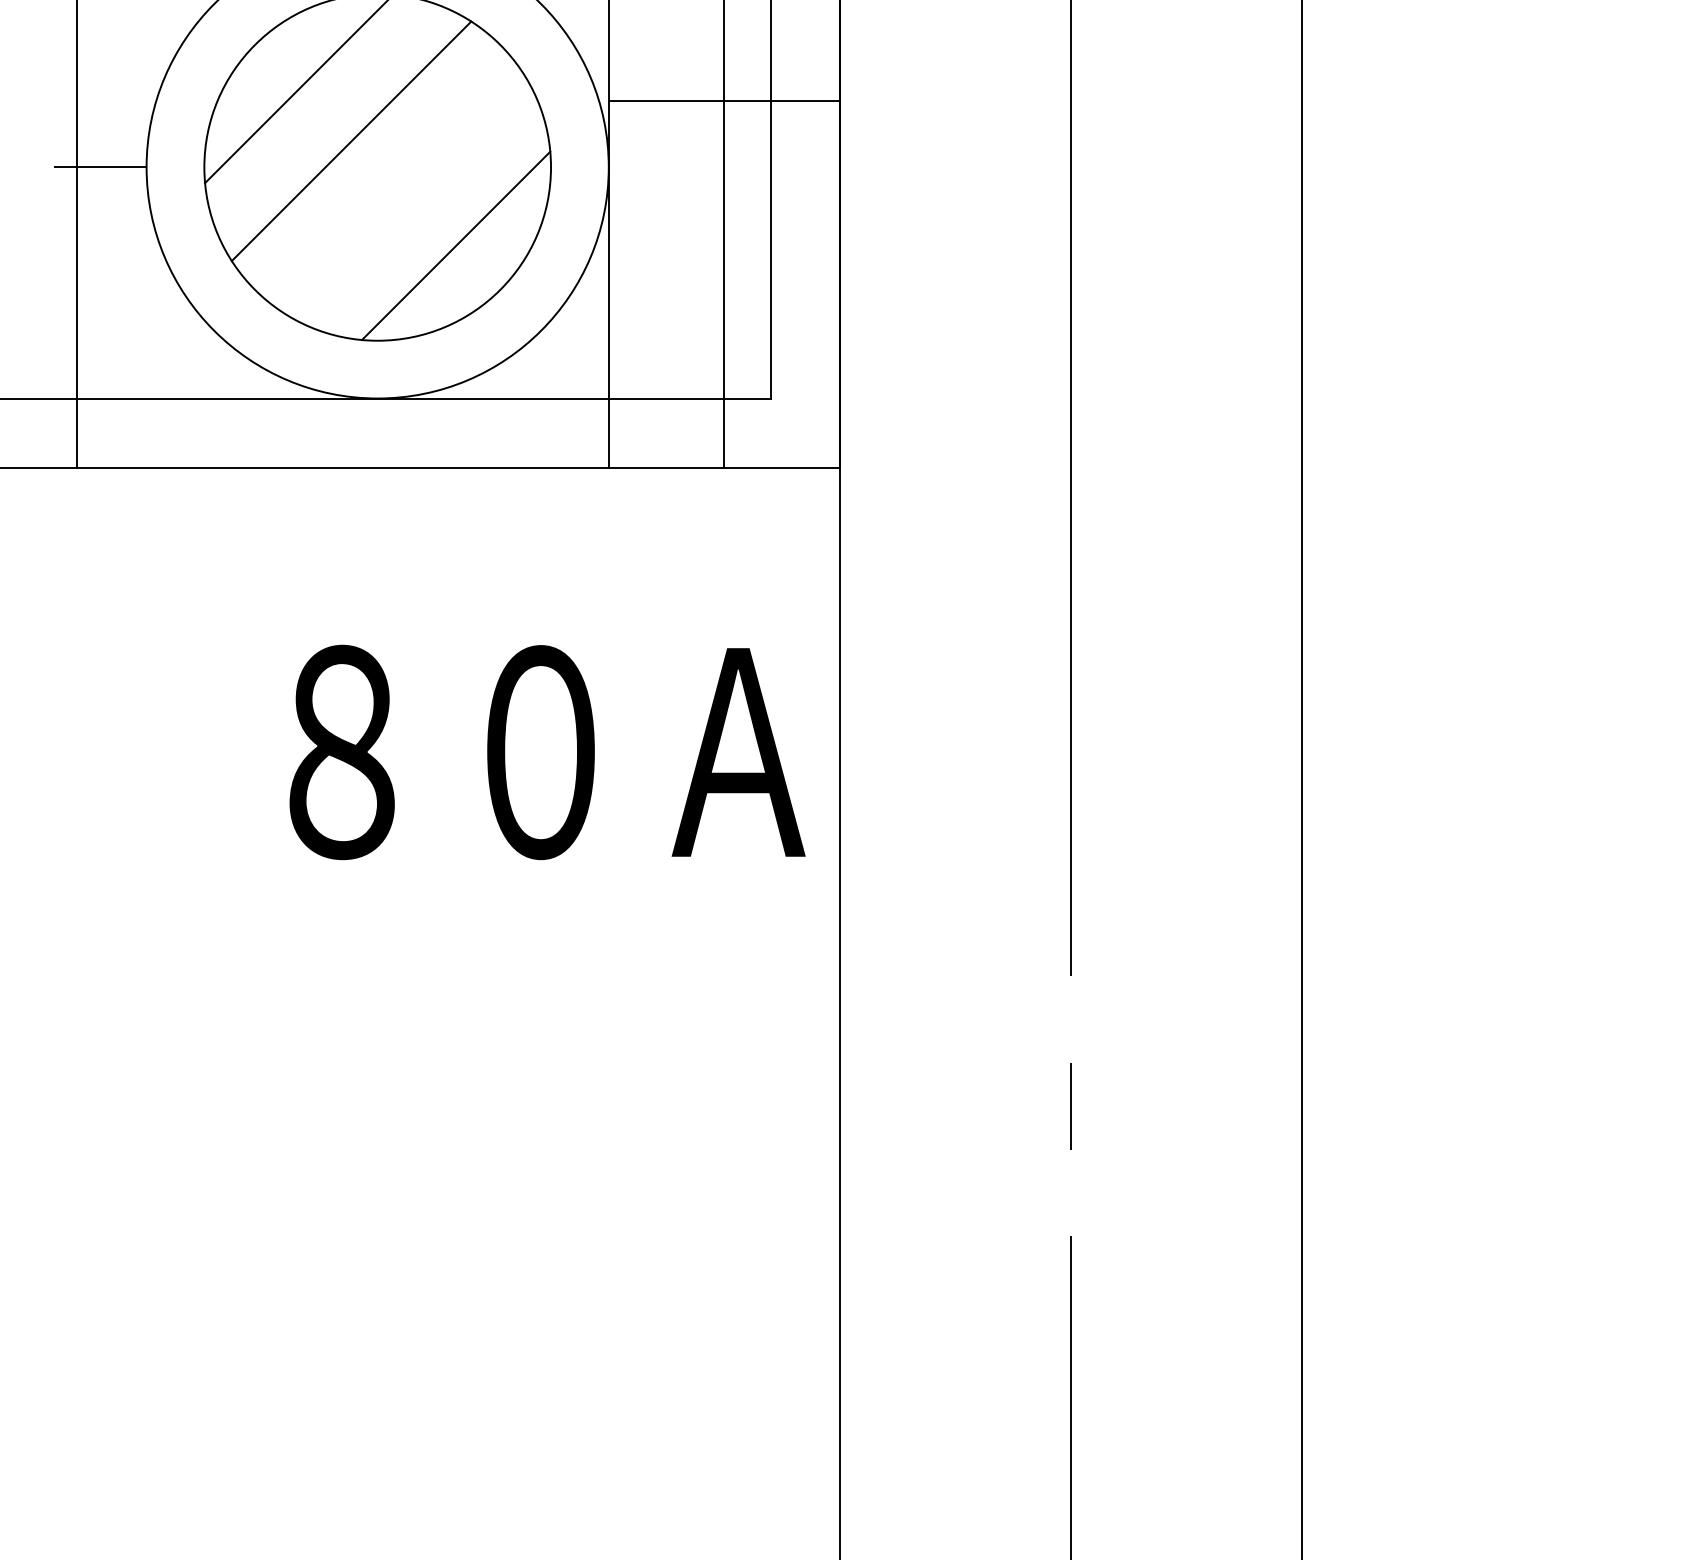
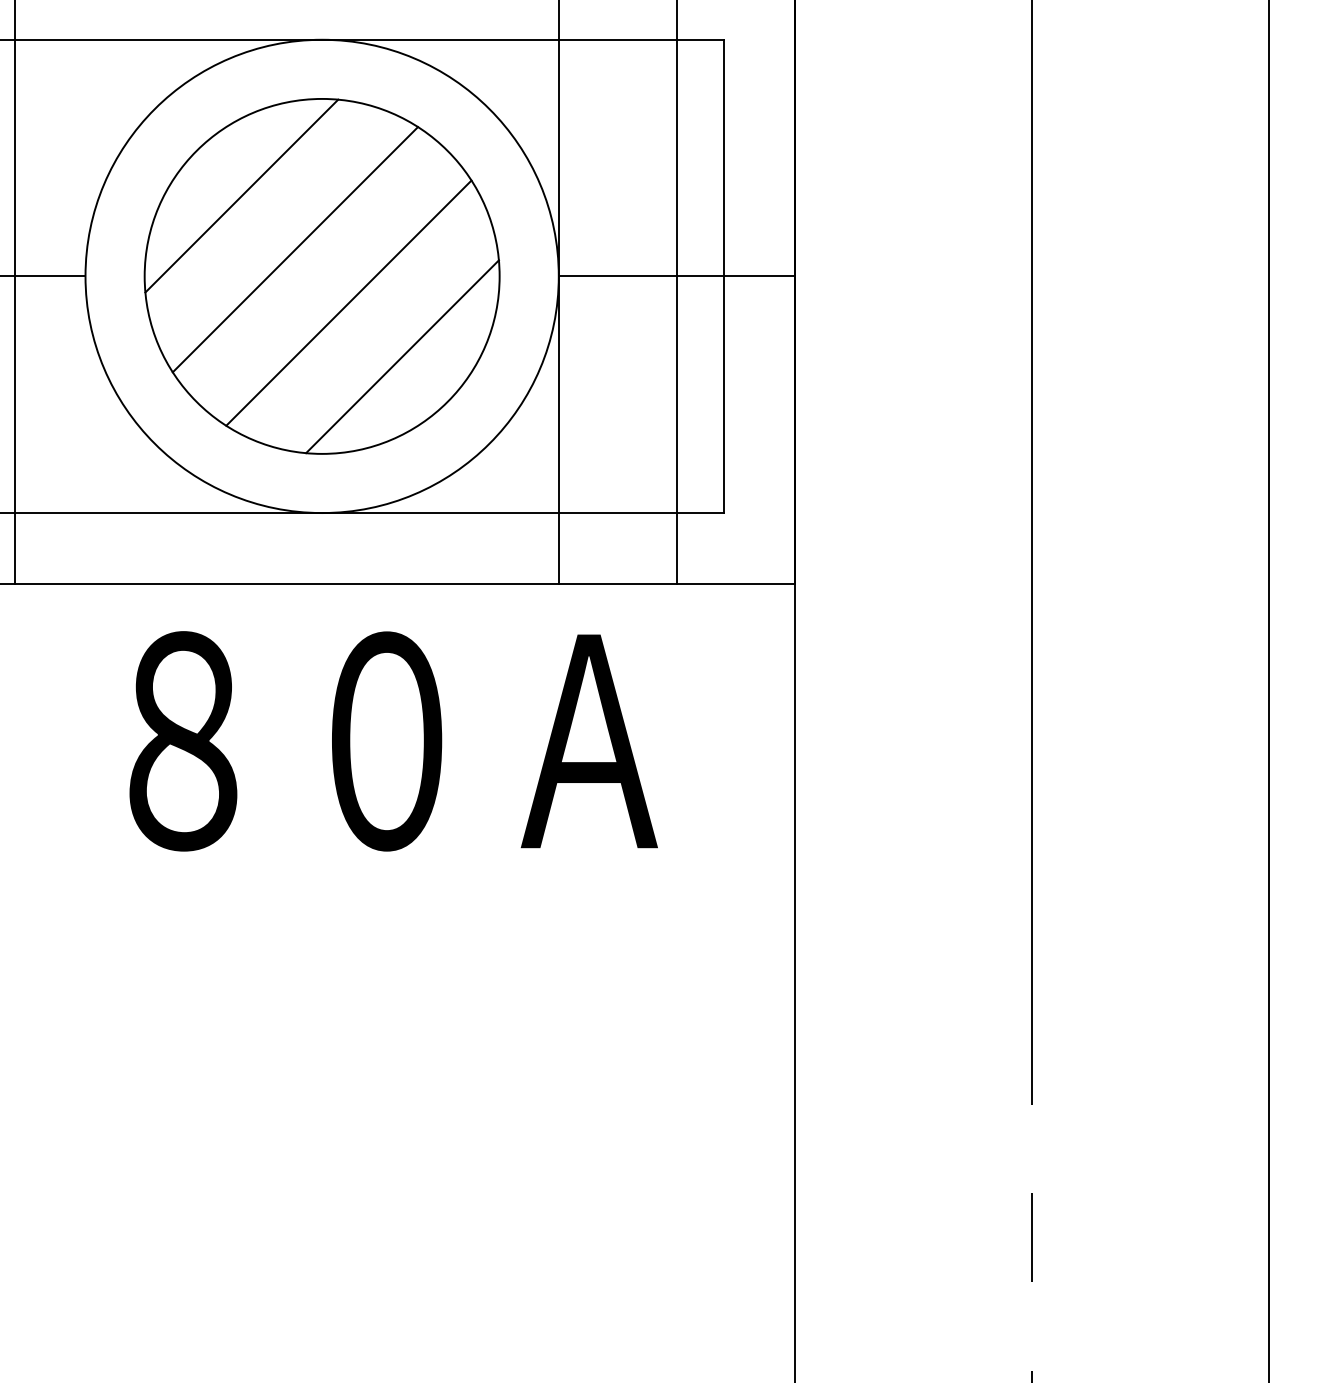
line: (723, 101) -> (676, 276), moved
line: (403, 193) -> (348, 303), added
text: (547, 752) -> (393, 741), moved

